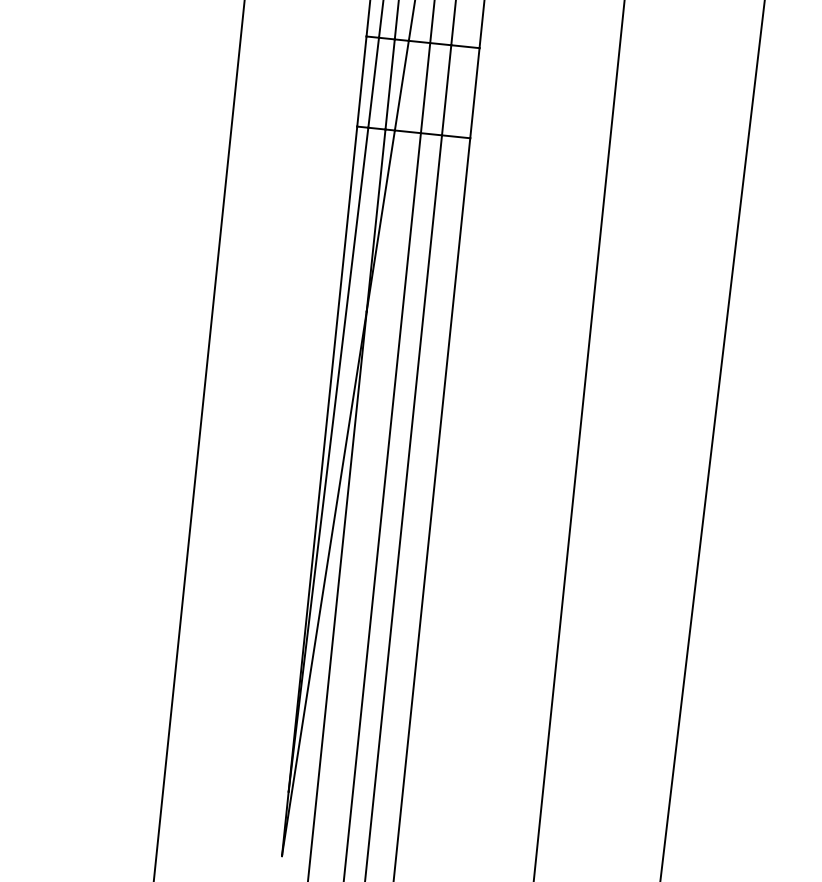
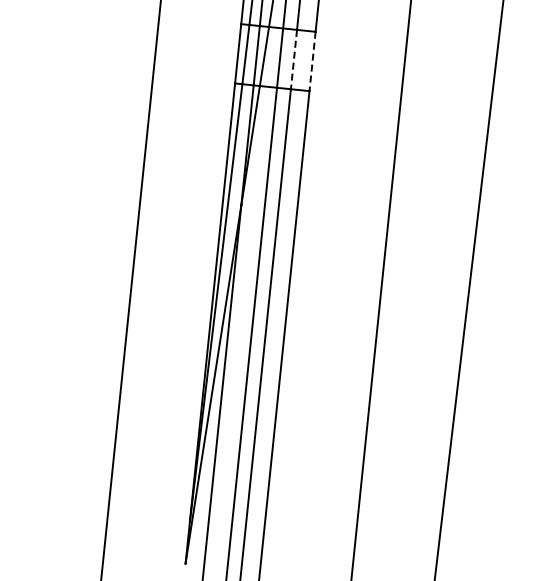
line: (445, 90) -> (293, 59), solid -> dashed
line: (474, 93) -> (312, 61), solid -> dashed

